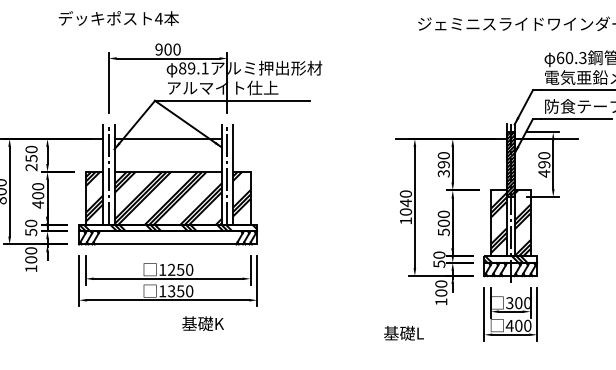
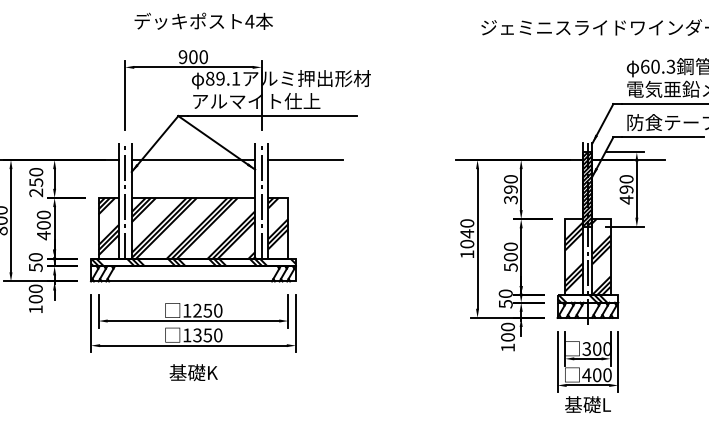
text: (118, 17) -> (203, 20), moved
line: (265, 139) -> (305, 160), added
text: (202, 323) -> (193, 372), moved
text: (403, 333) -> (587, 404), moved

